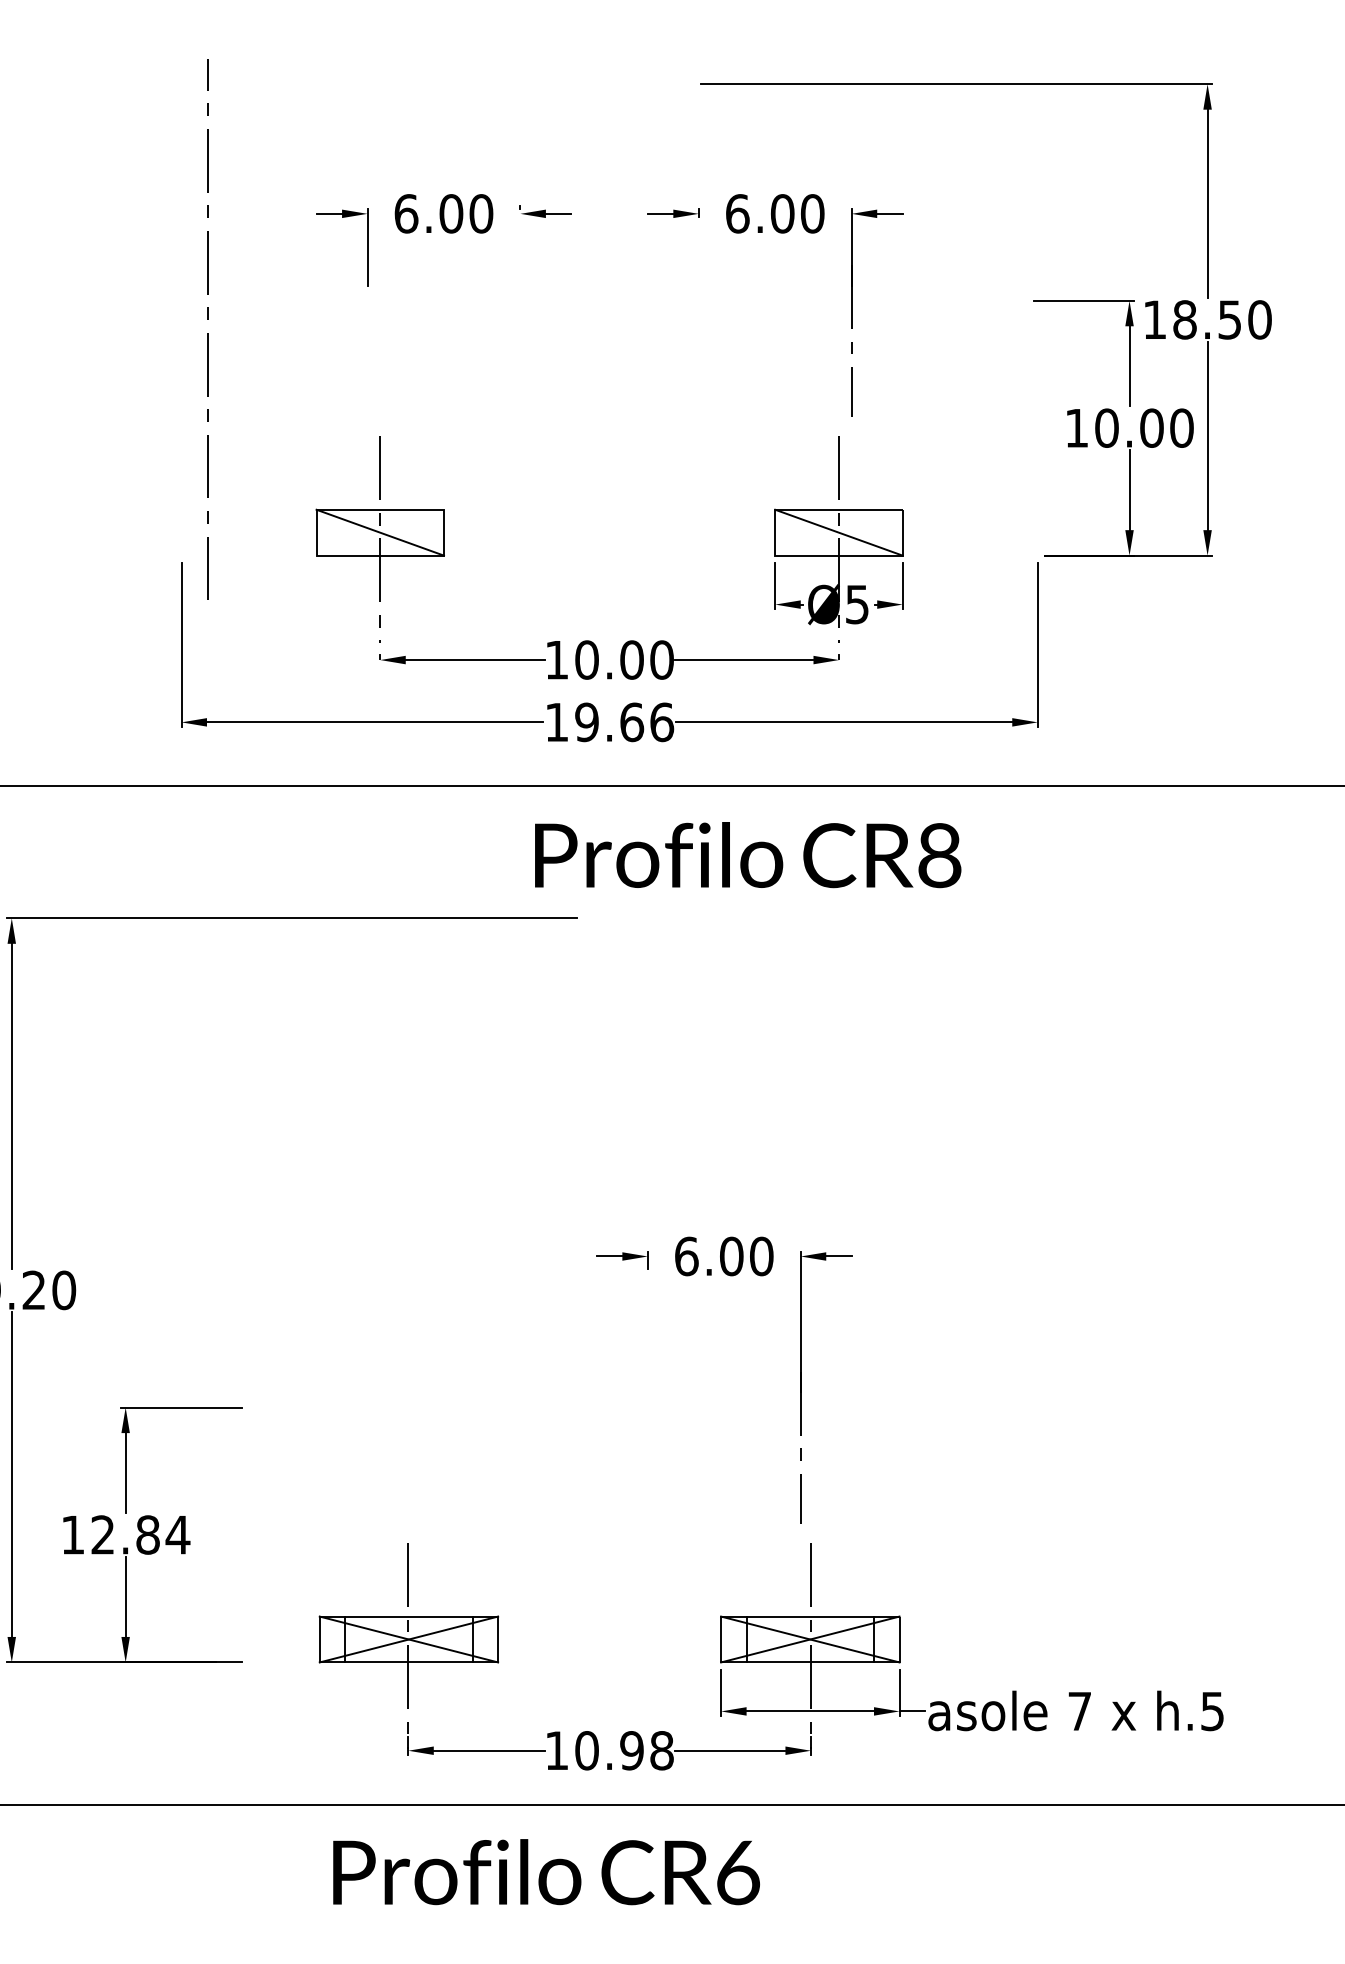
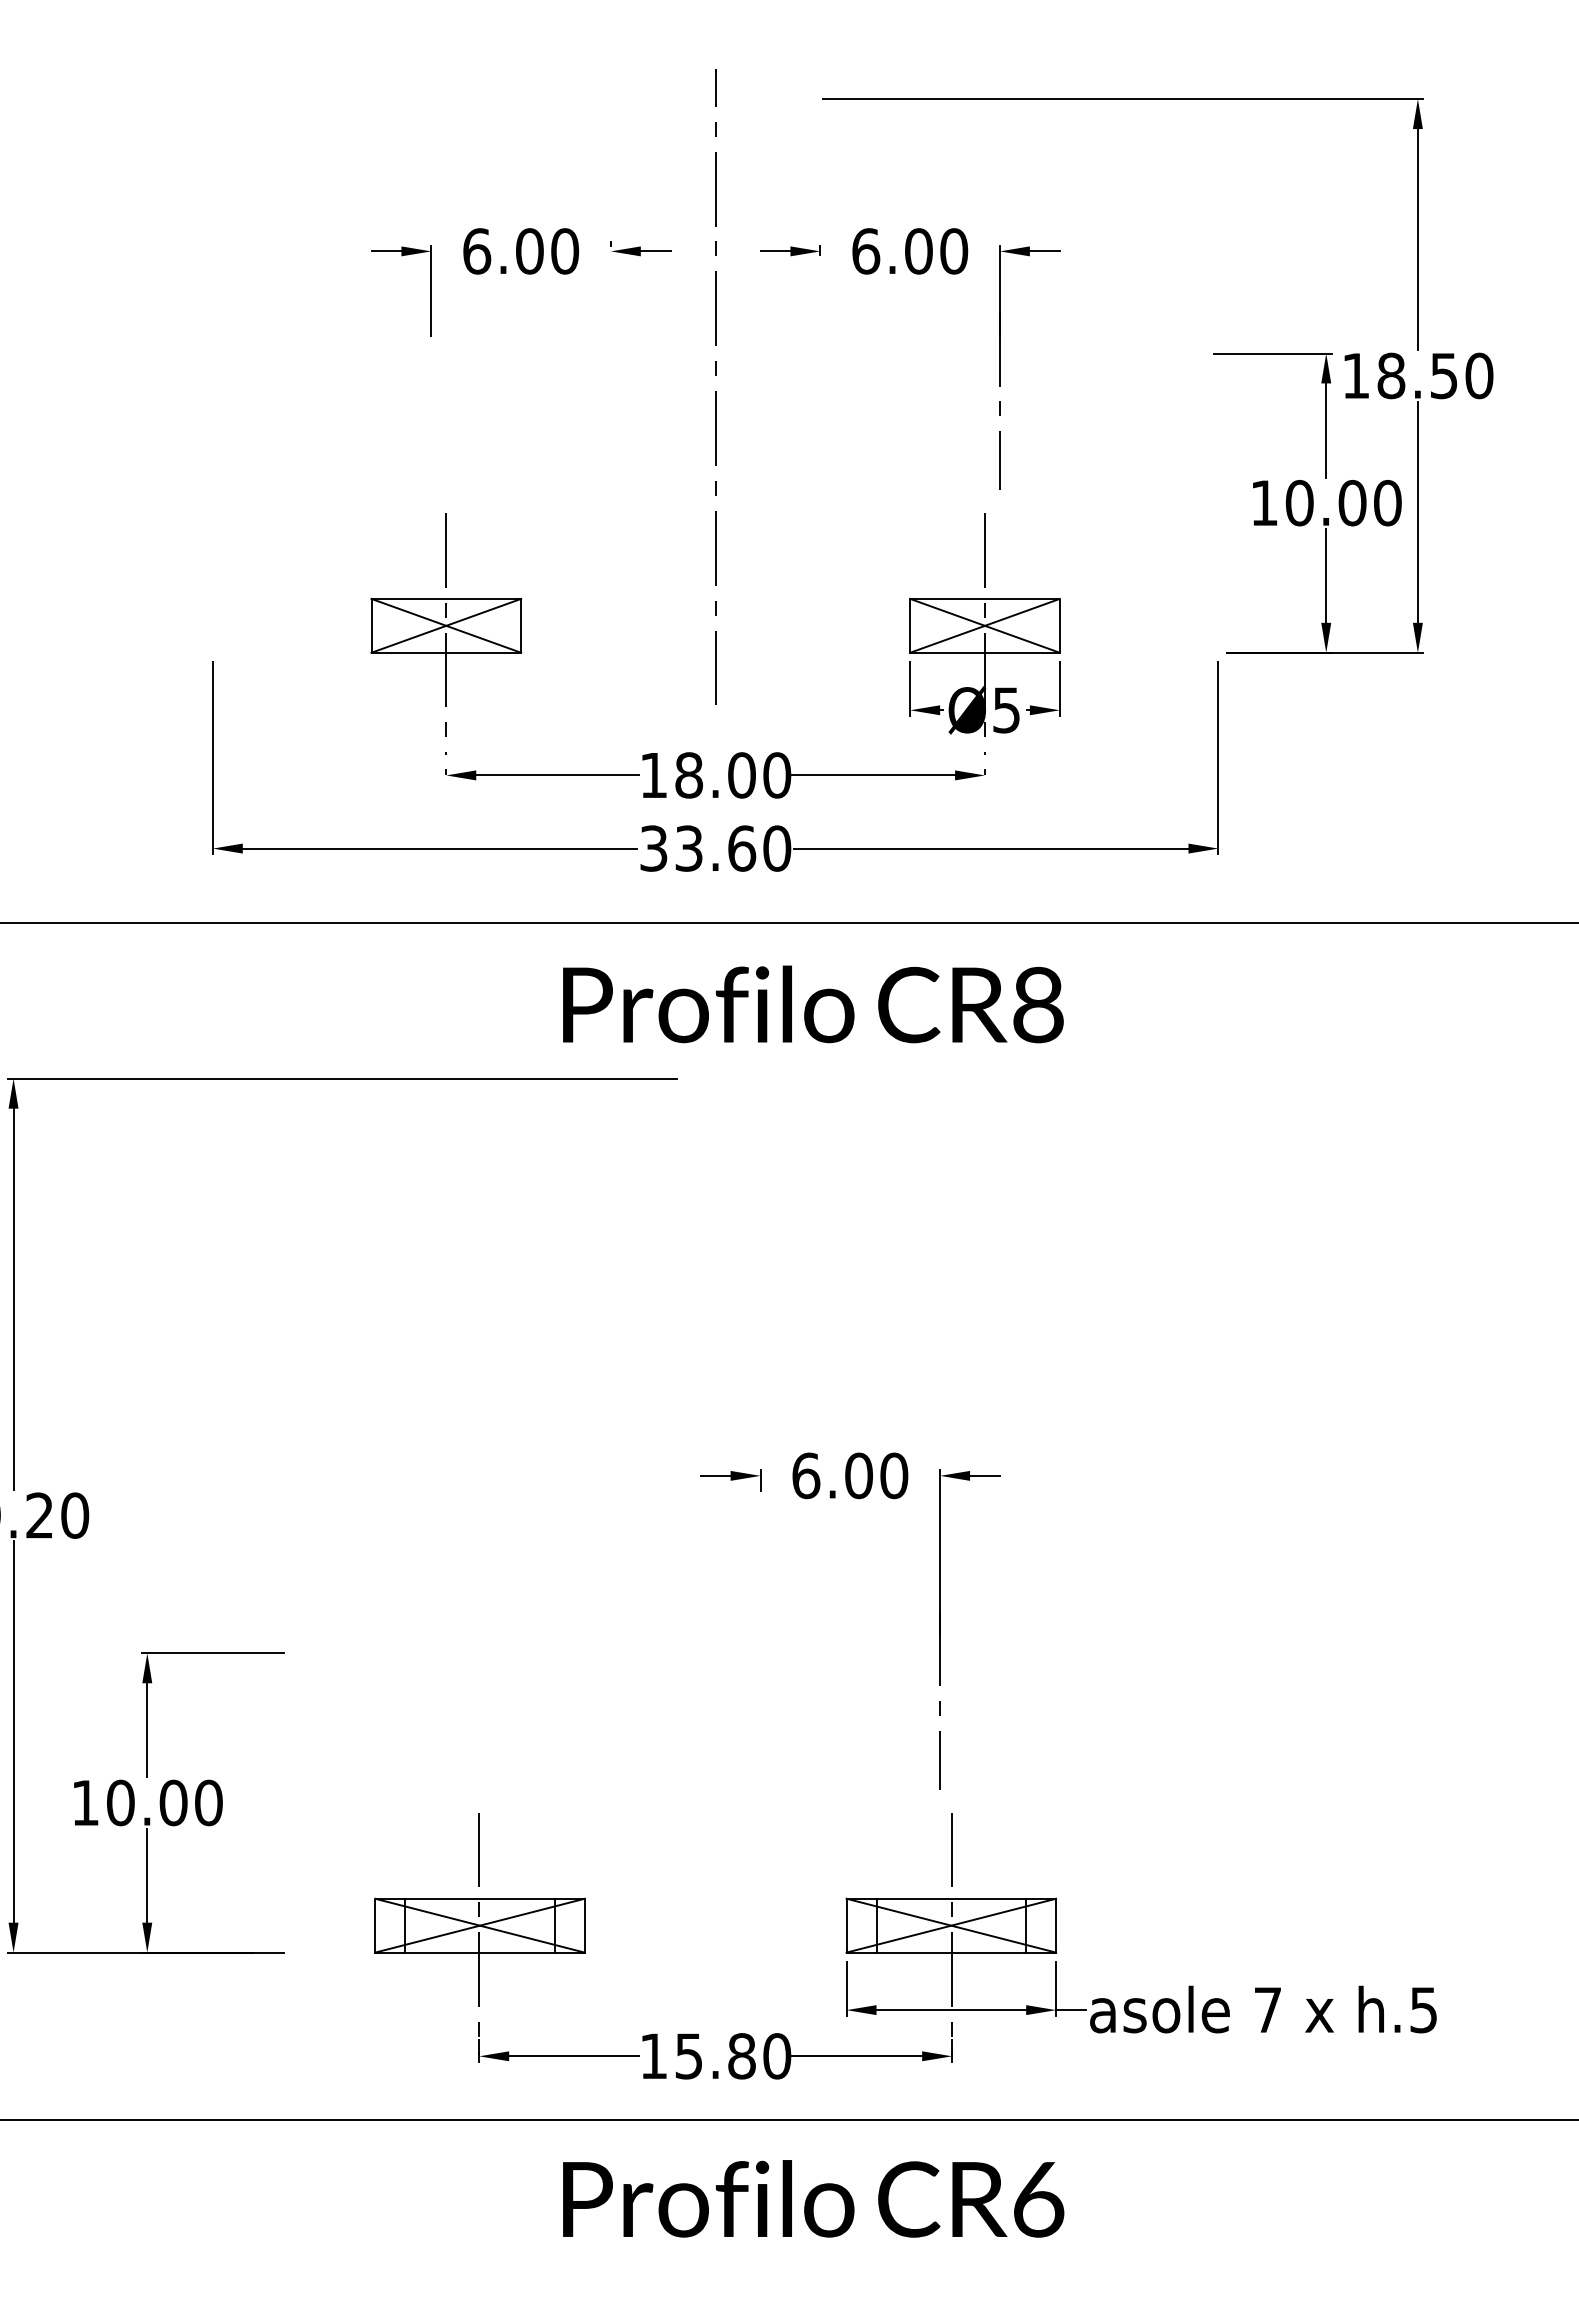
line: (207, 333) -> (715, 391), moved
line: (380, 532) -> (446, 625), added
line: (838, 532) -> (984, 625), added
text: (587, 660) -> (689, 775), 10.00 -> 18.00
text: (609, 722) -> (715, 848), 19.66 -> 33.60
text: (748, 855) -> (813, 1004), moved
text: (141, 1534) -> (165, 1802), 12.84 -> 10.00
text: (624, 1750) -> (733, 2056), 10.98 -> 15.80
text: (546, 1871) -> (813, 2198), moved

